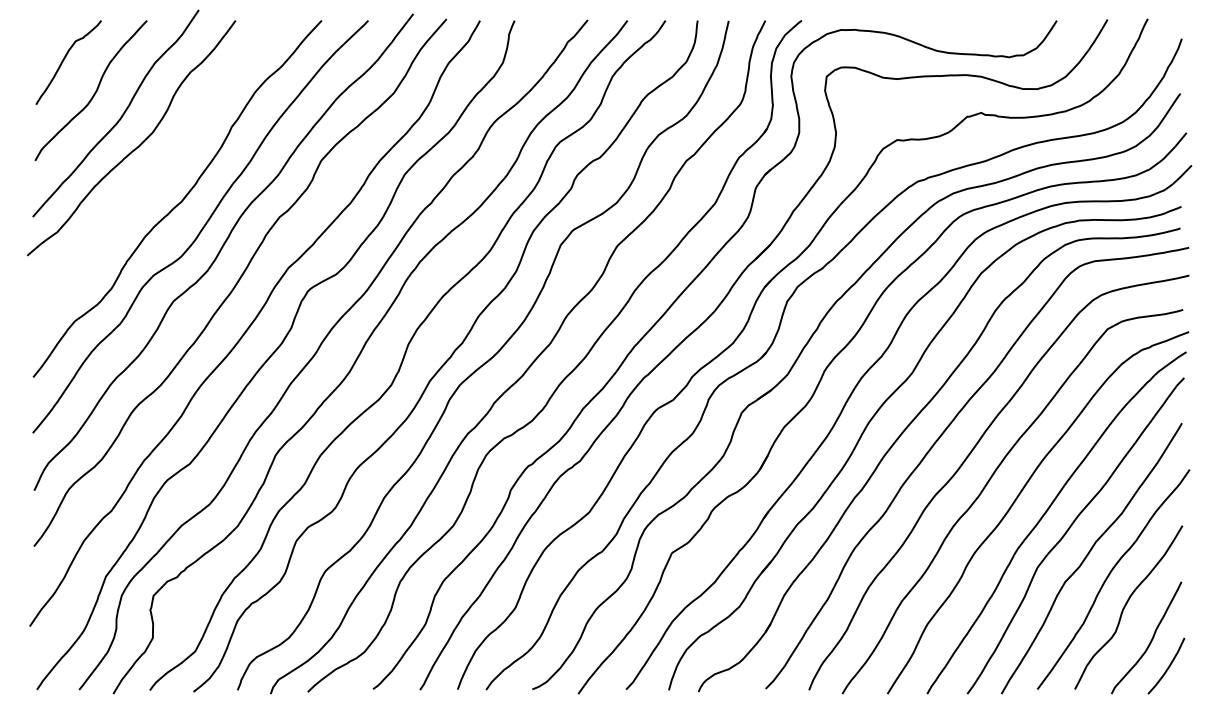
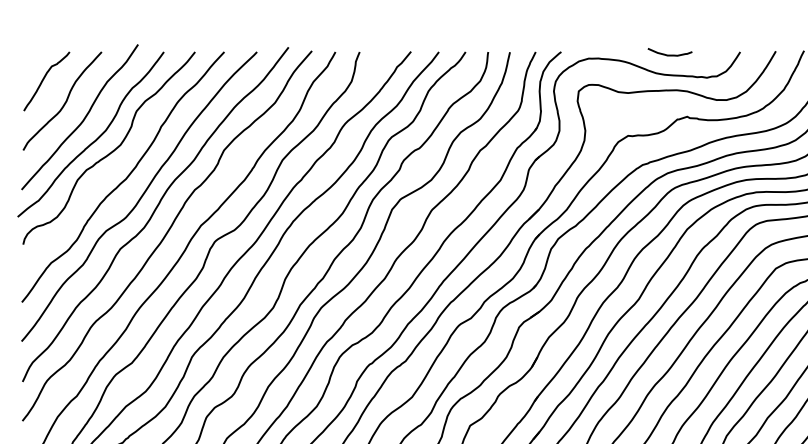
curve: (956, 24) -> (669, 54), added
curve: (159, 163) -> (110, 152), added

